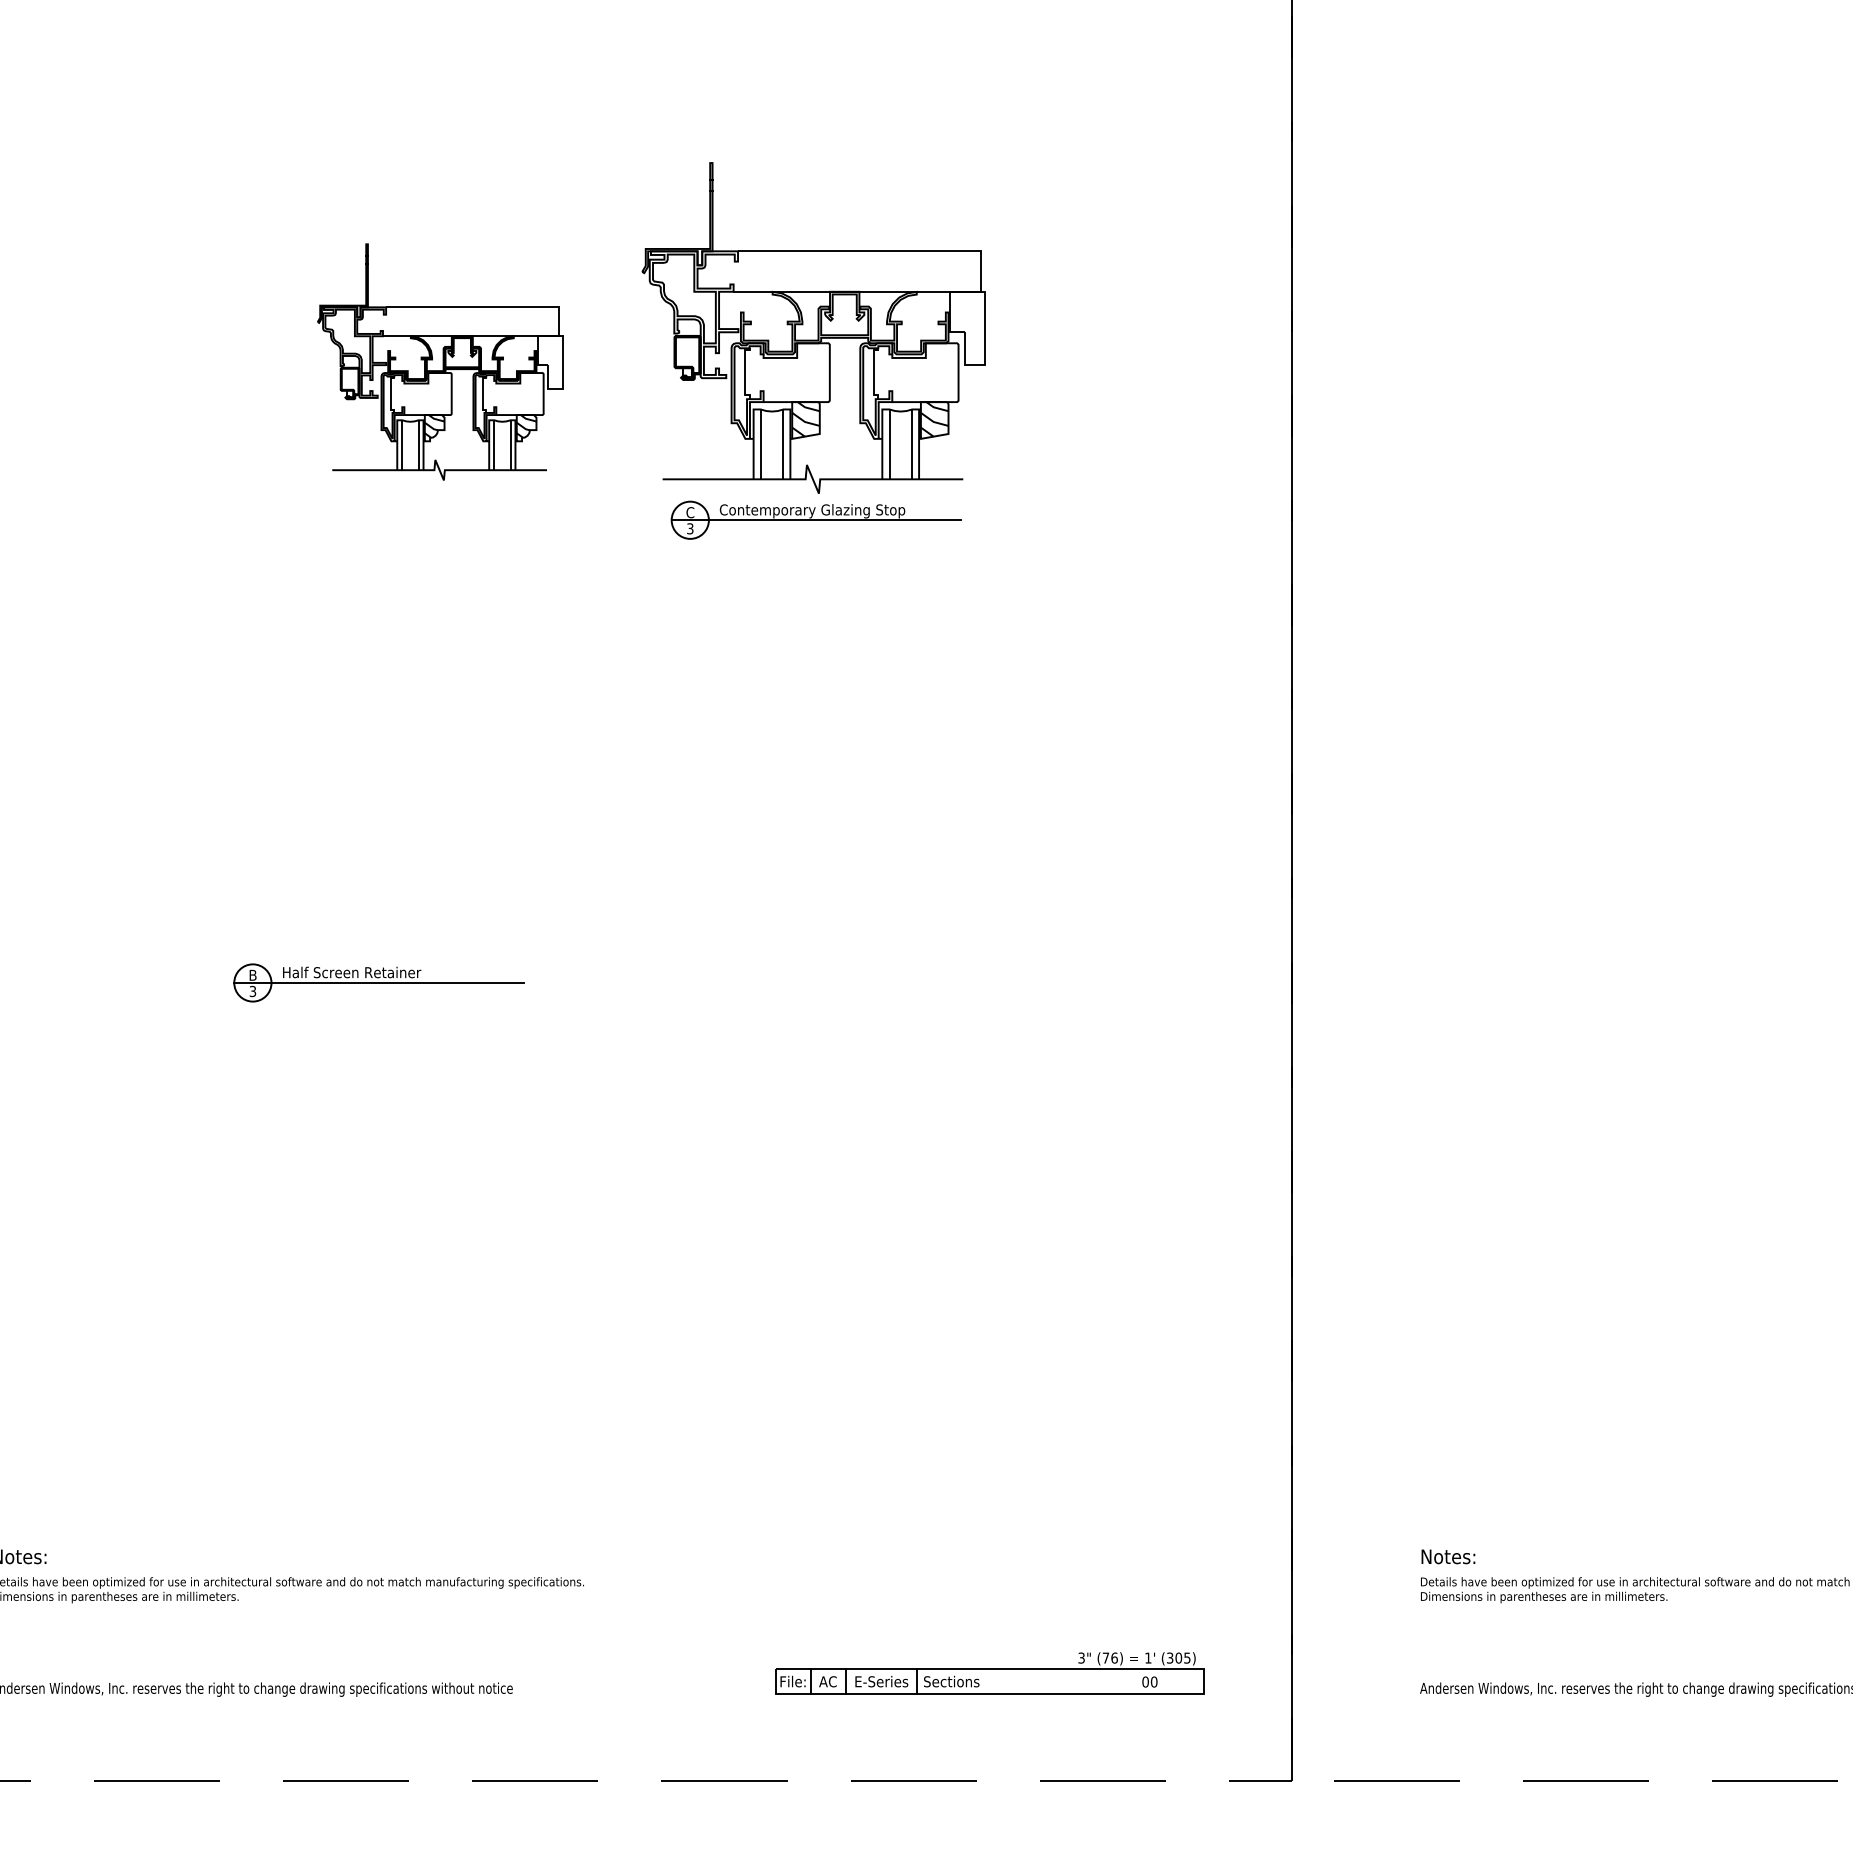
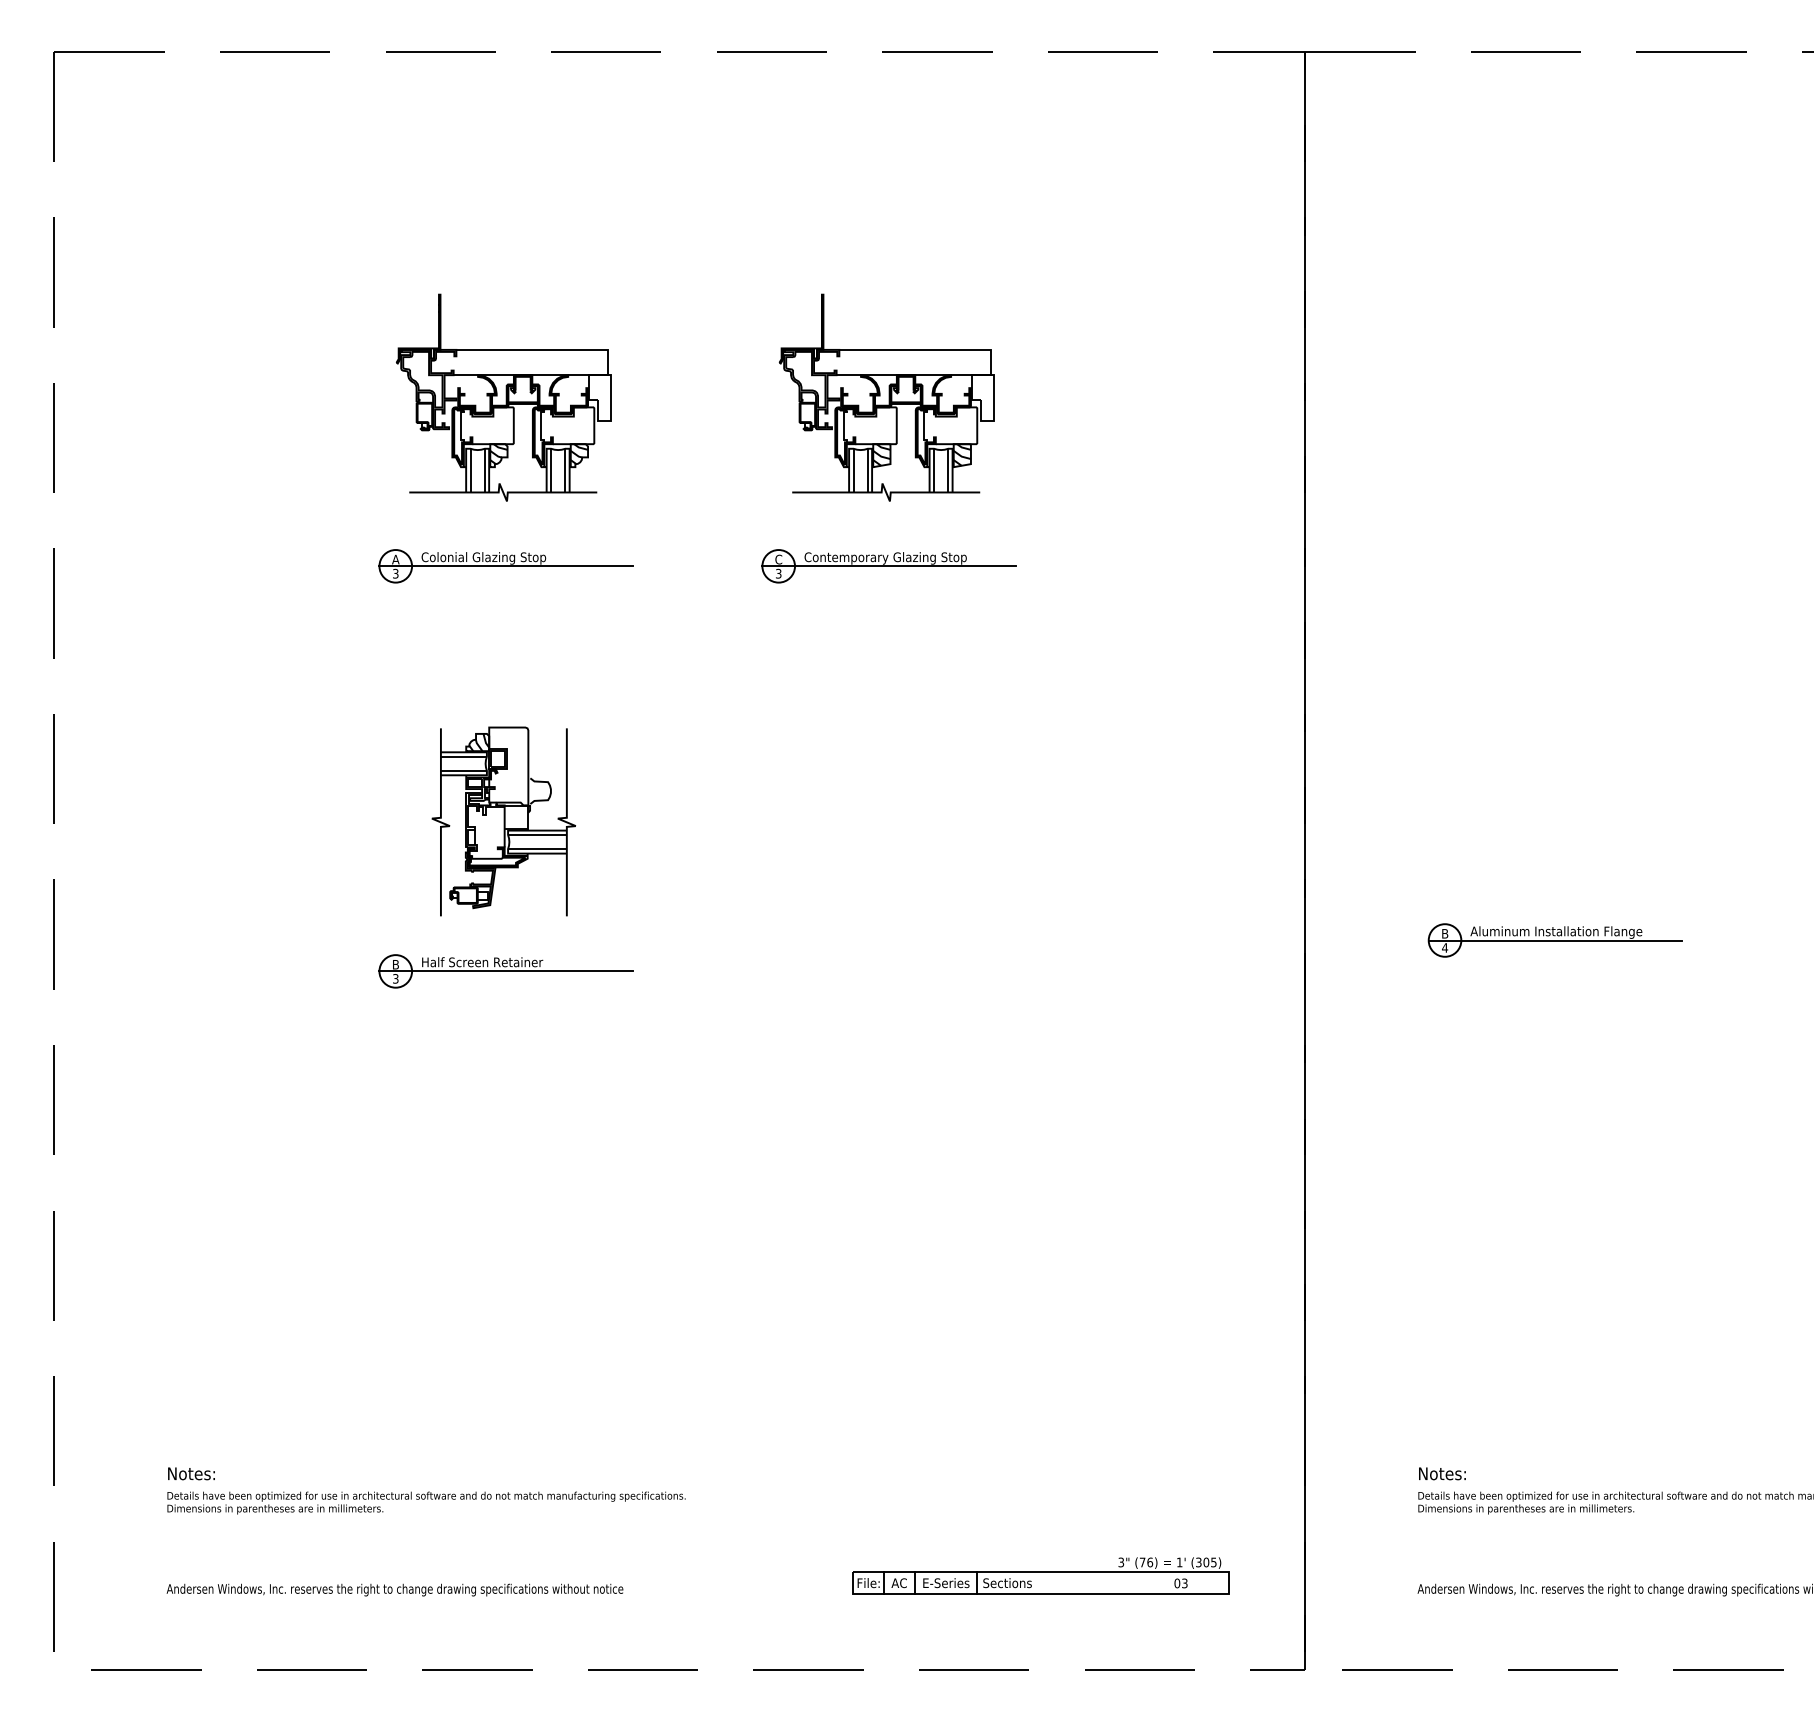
part: (813, 327) -> (886, 397), size x0.71
part: (439, 361) -> (503, 397), moved
part: (378, 520) -> (505, 566), added
part: (375, 811) -> (503, 821), added
part: (1576, 947) -> (1554, 940), added
text: (1153, 1682) -> (1184, 1583), 00 -> 03

